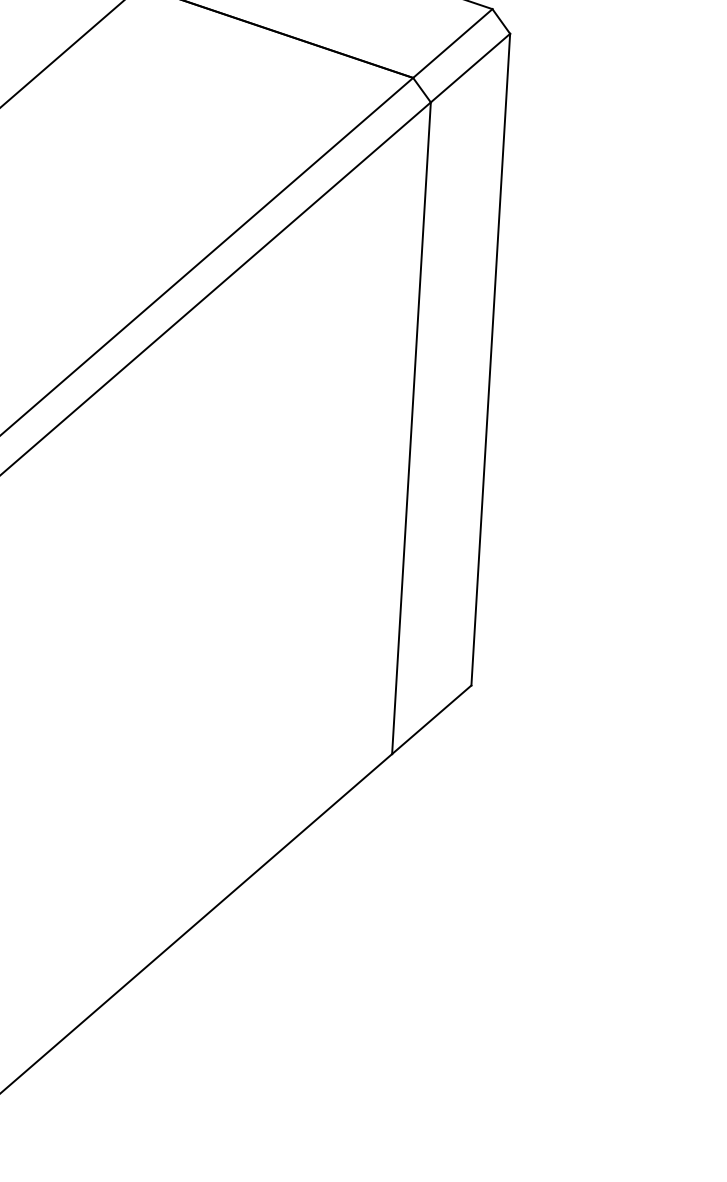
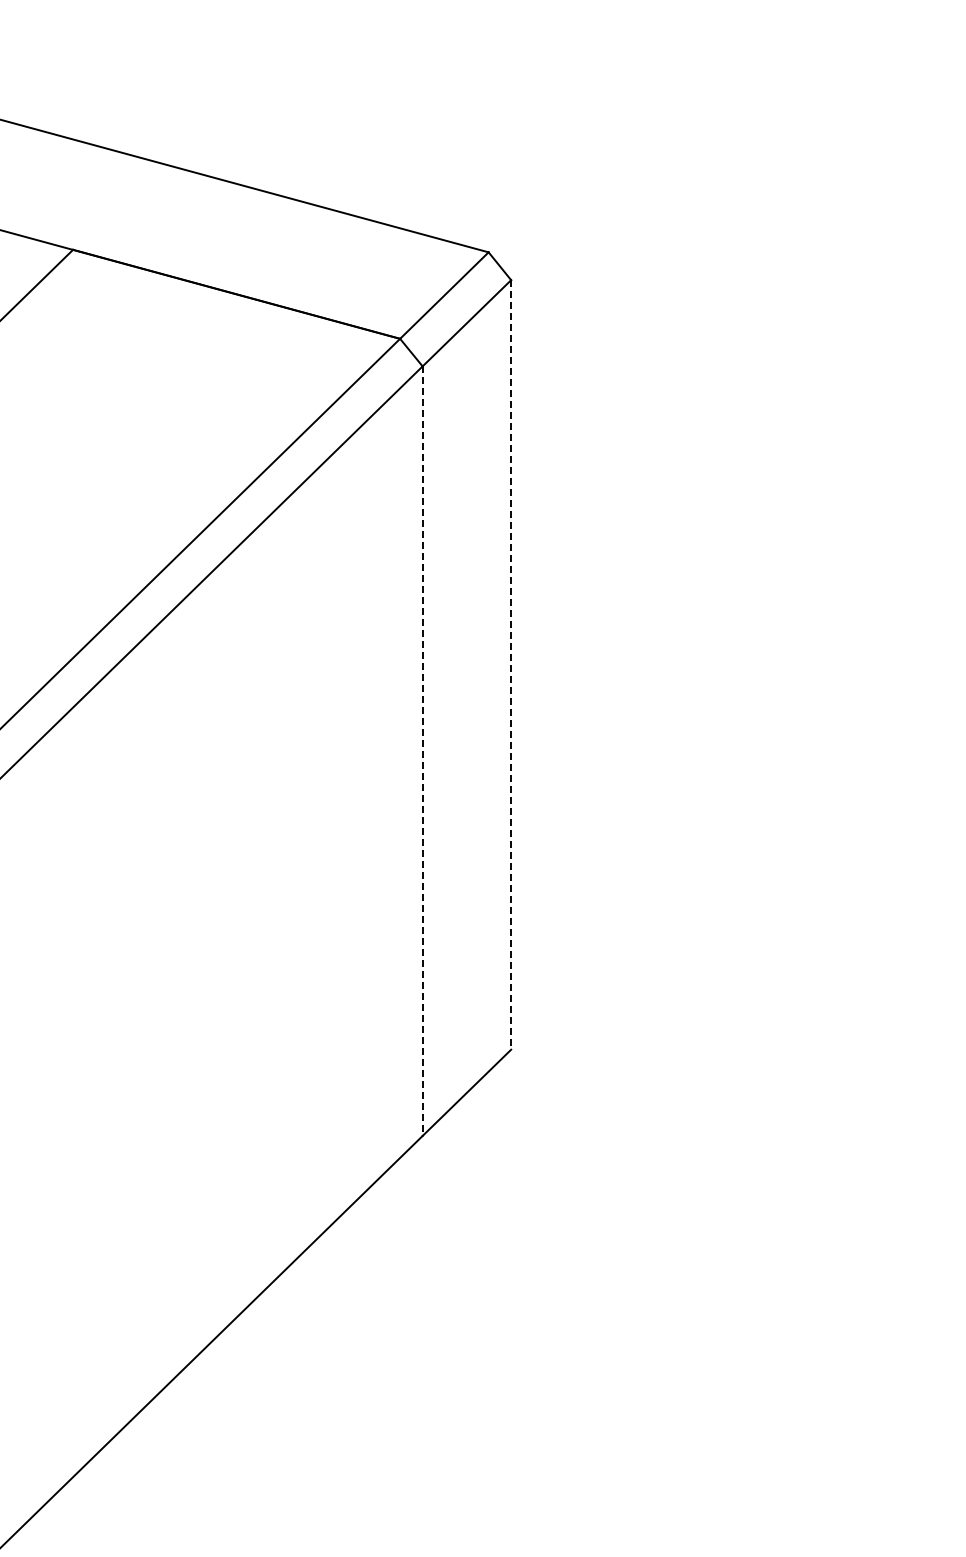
line: (491, 359) -> (511, 664), solid -> dashed
line: (411, 428) -> (422, 751), solid -> dashed

